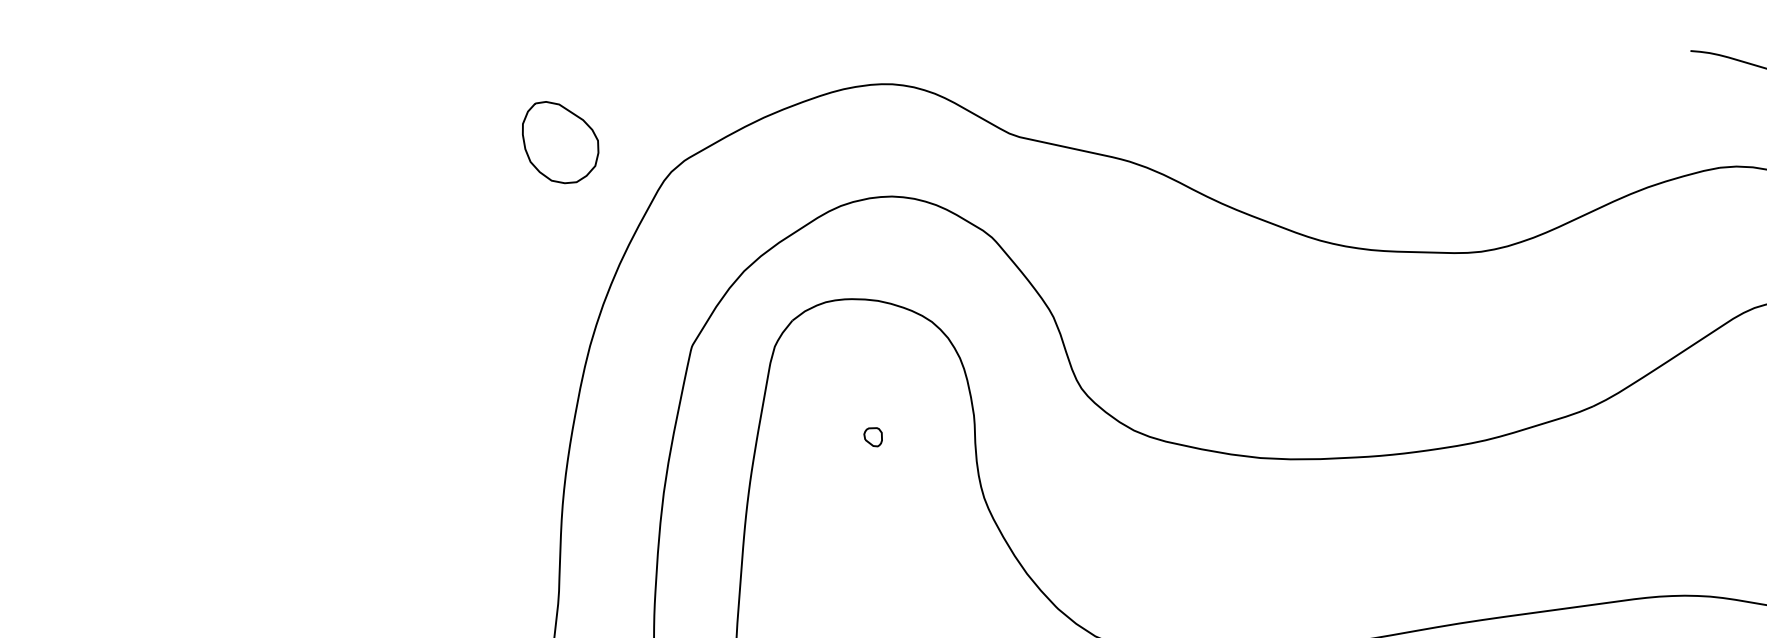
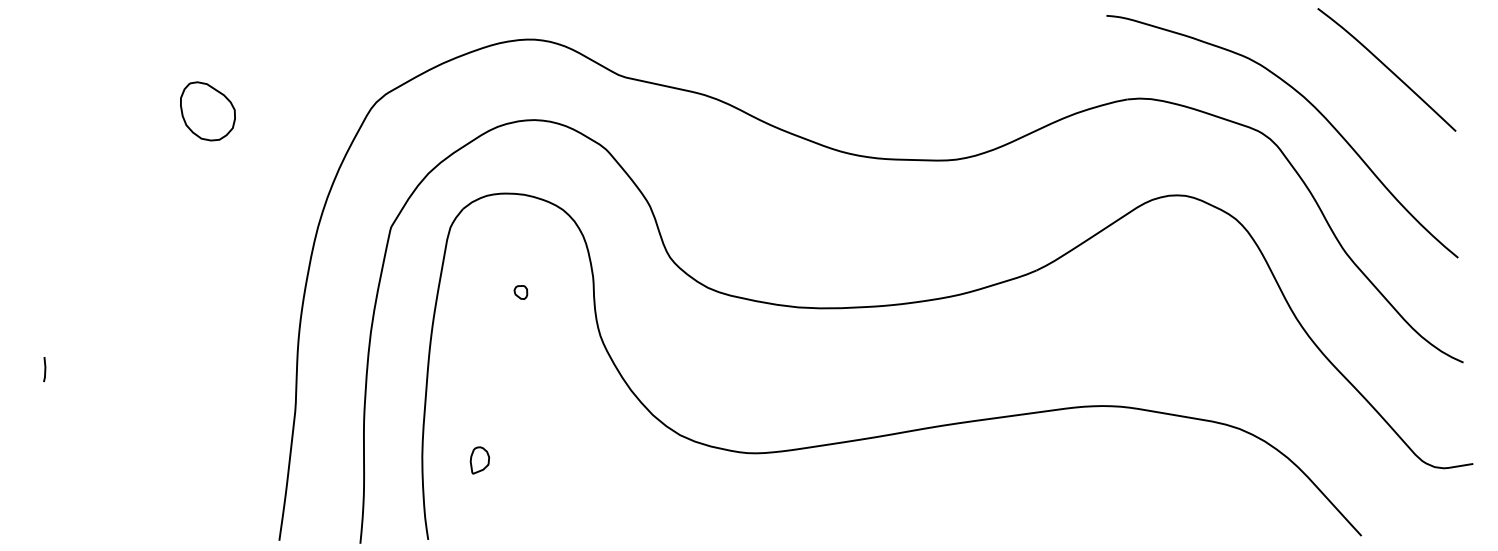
part: (559, 142) -> (207, 111), moved
line: (208, 544) -> (44, 369), added

